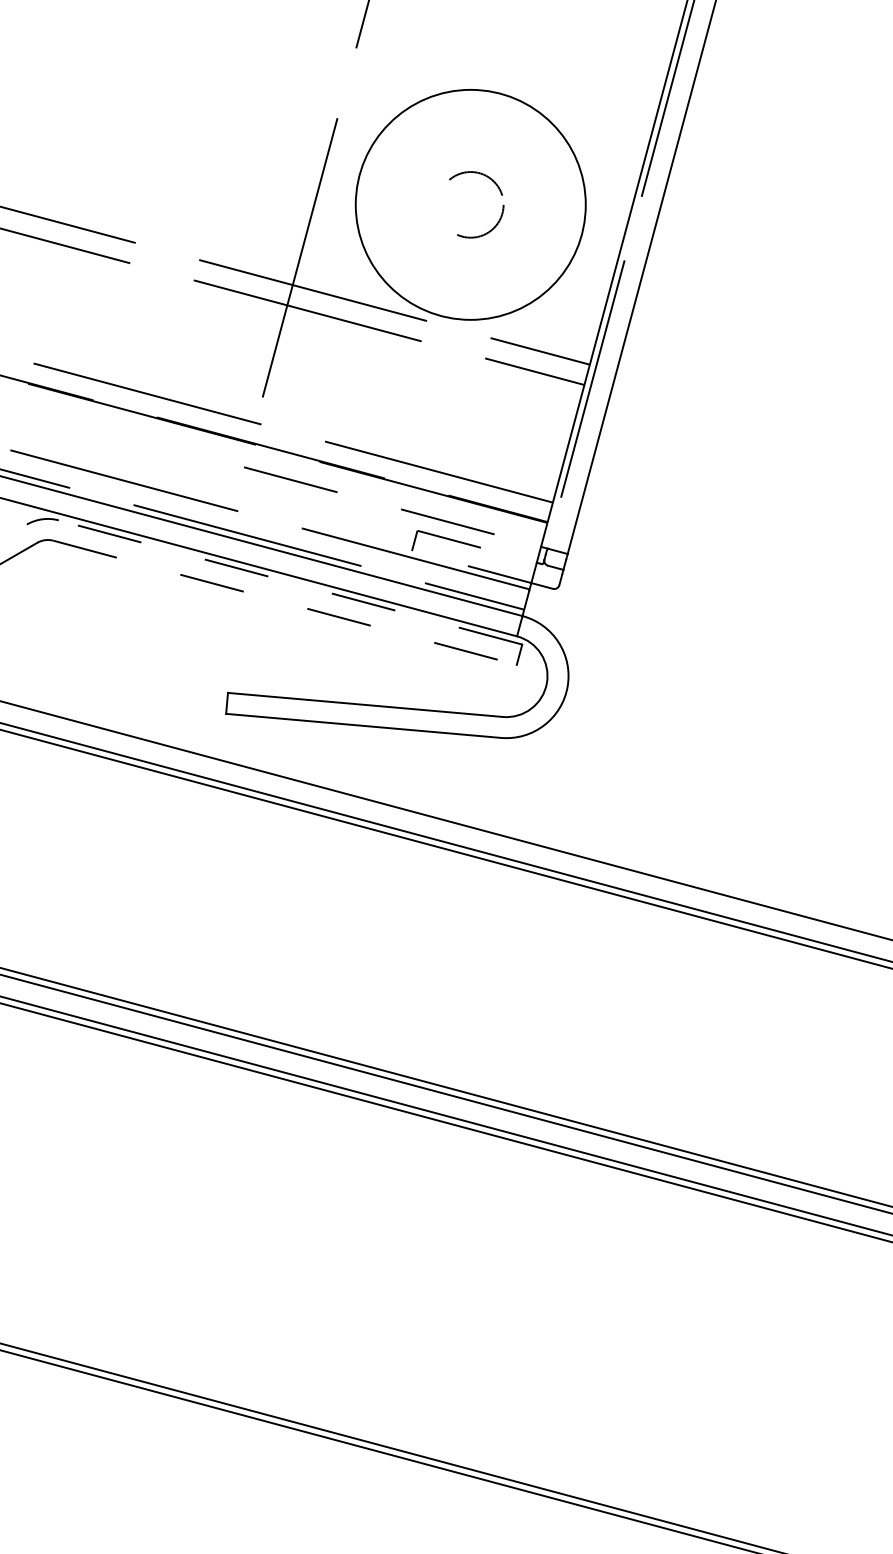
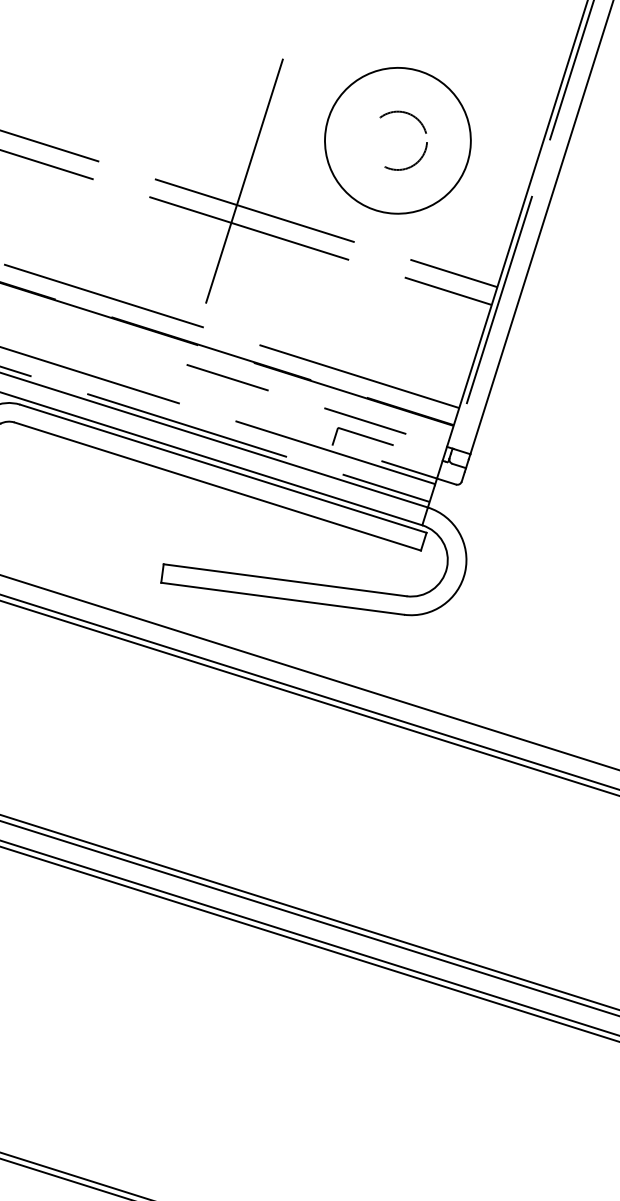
circle: (470, 204) -> (397, 140), size x0.71
line: (290, 582) -> (223, 468), dashed -> solid
line: (285, 602) -> (218, 486), dashed -> solid

